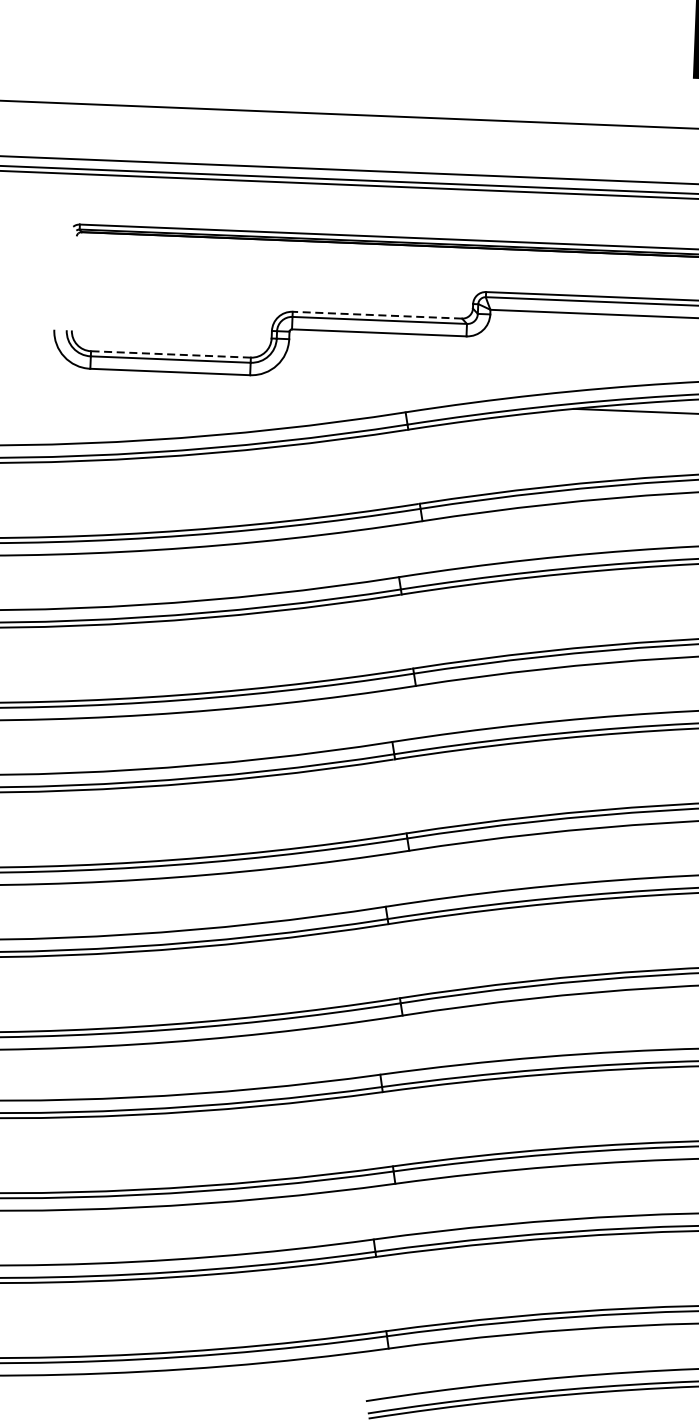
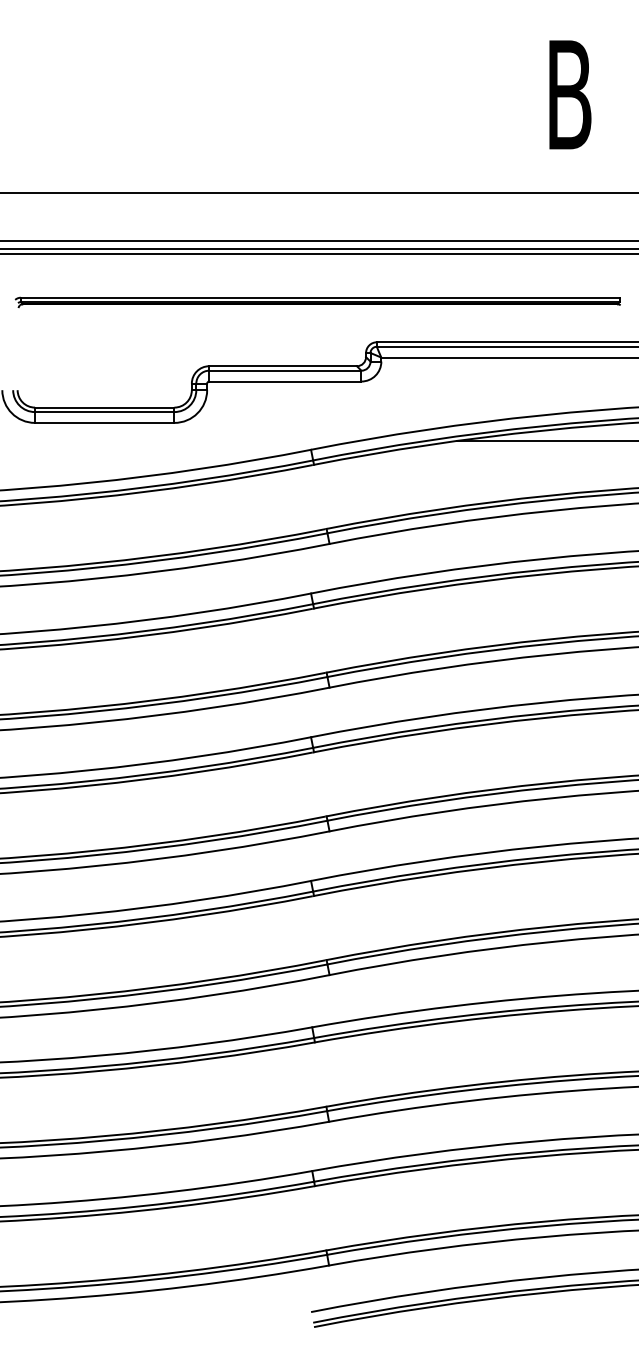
line: (377, 315) -> (283, 366), dashed -> solid
line: (170, 354) -> (104, 407), dashed -> solid

